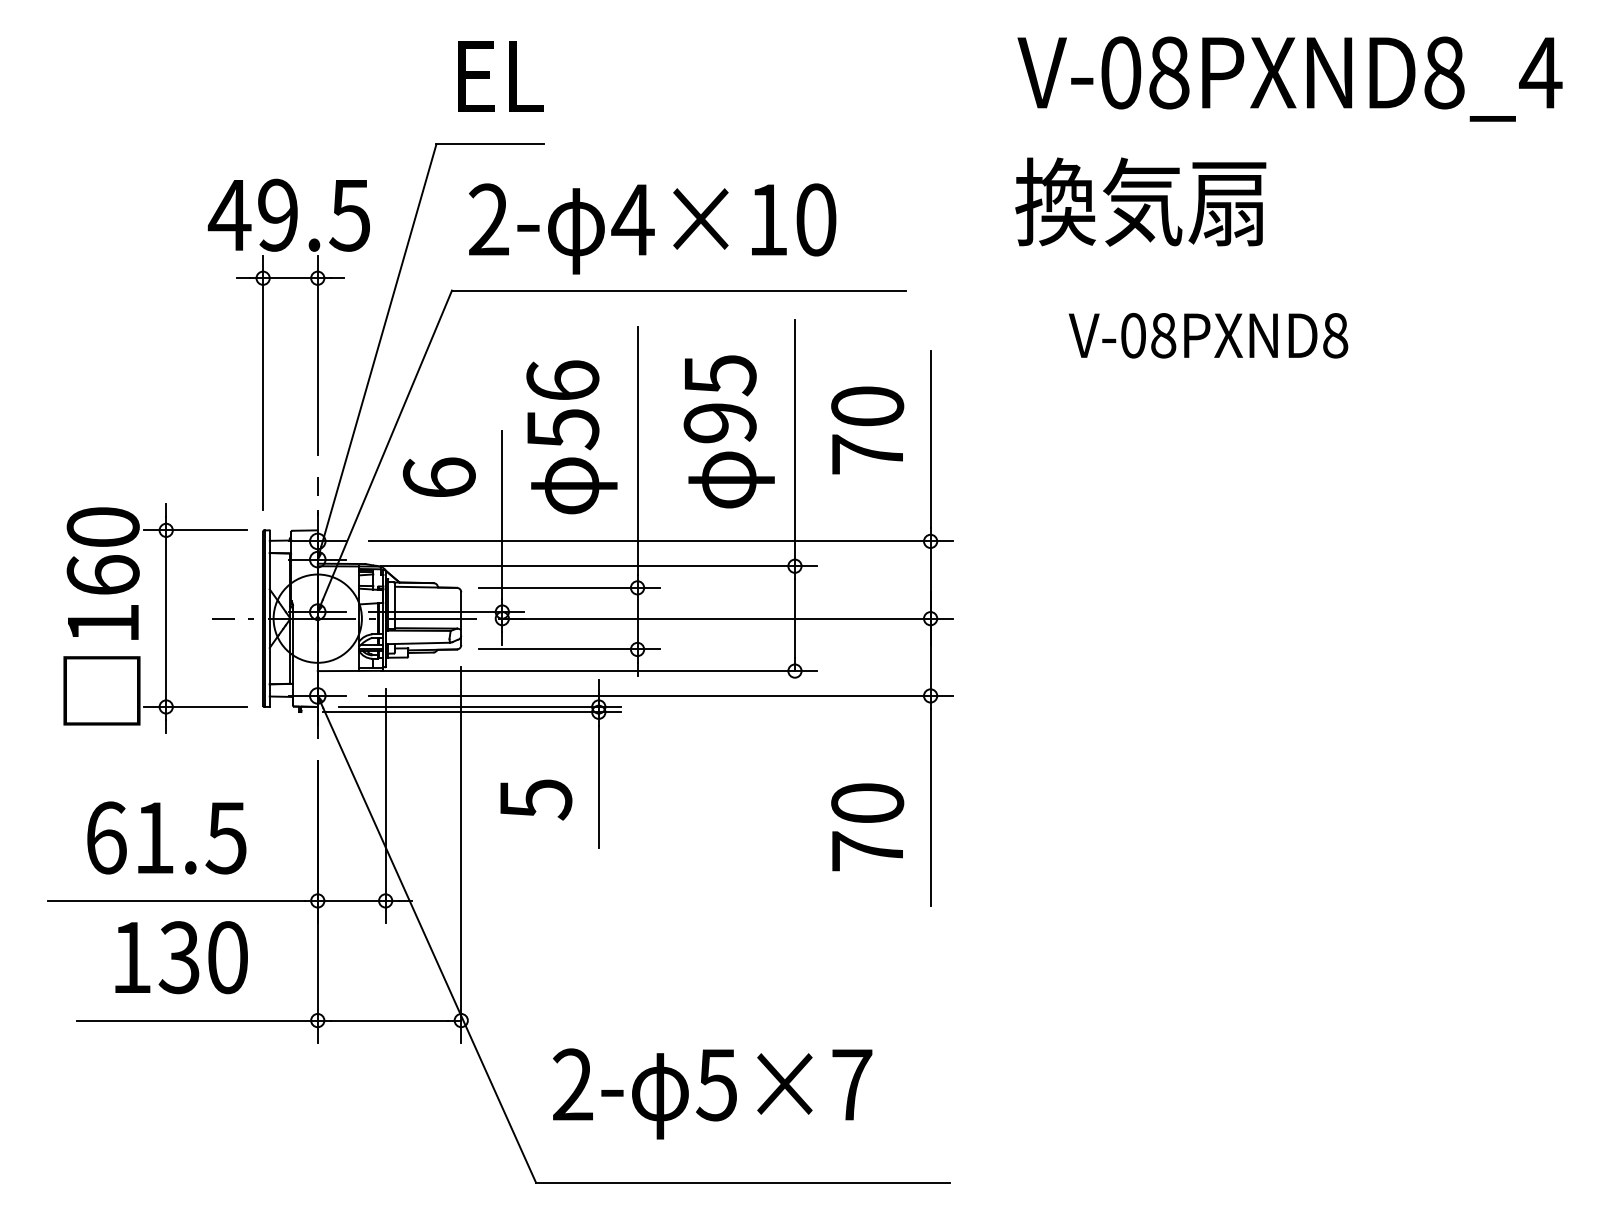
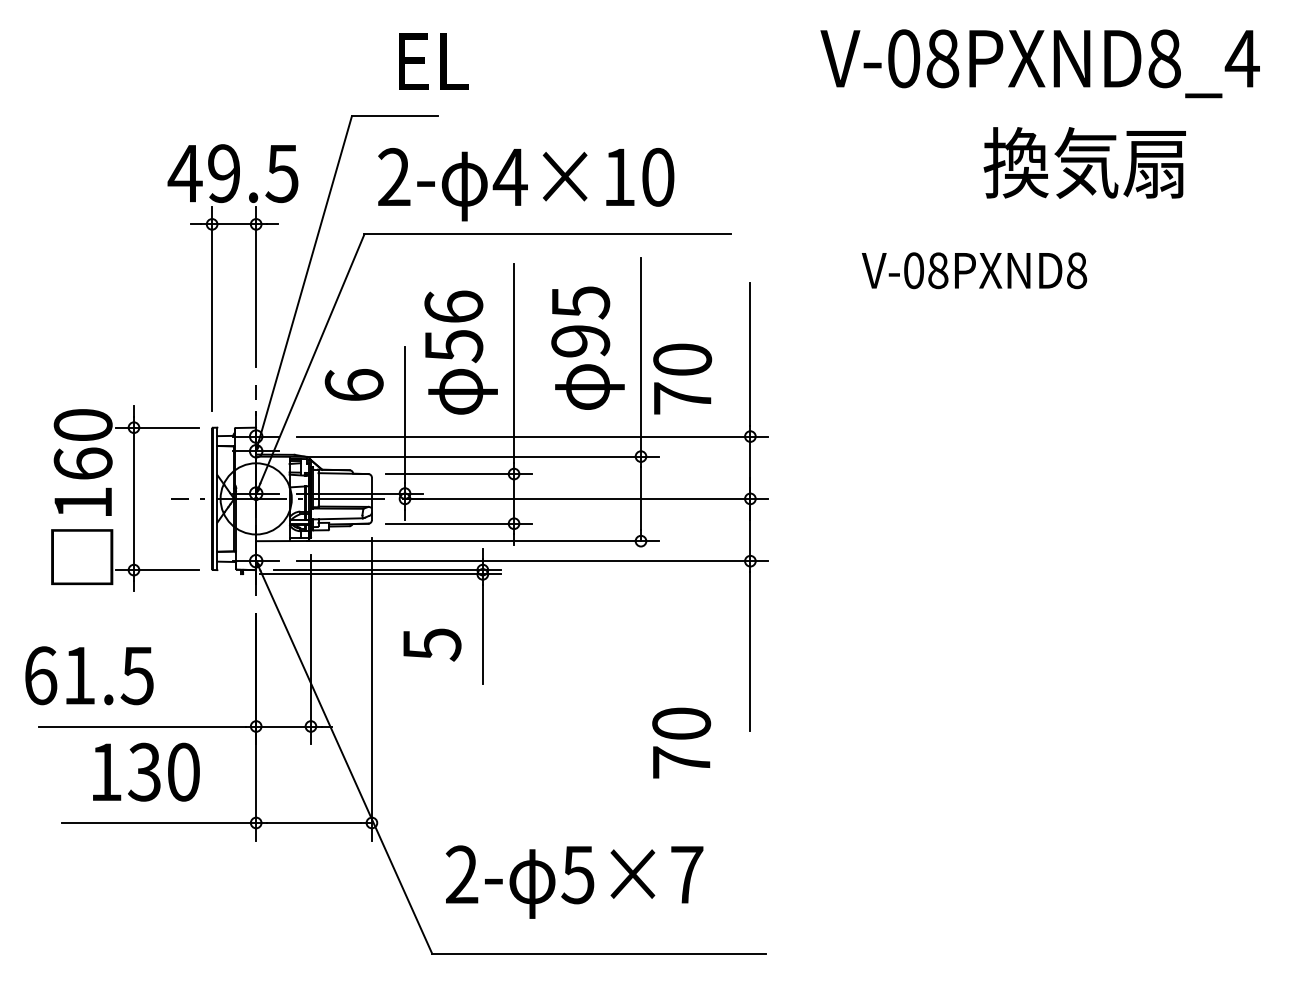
text: (500, 76) -> (433, 61), moved
text: (1140, 201) -> (1084, 162), moved
text: (867, 429) -> (682, 378), moved
text: (867, 826) -> (681, 742), moved
text: (166, 837) -> (89, 675), moved

